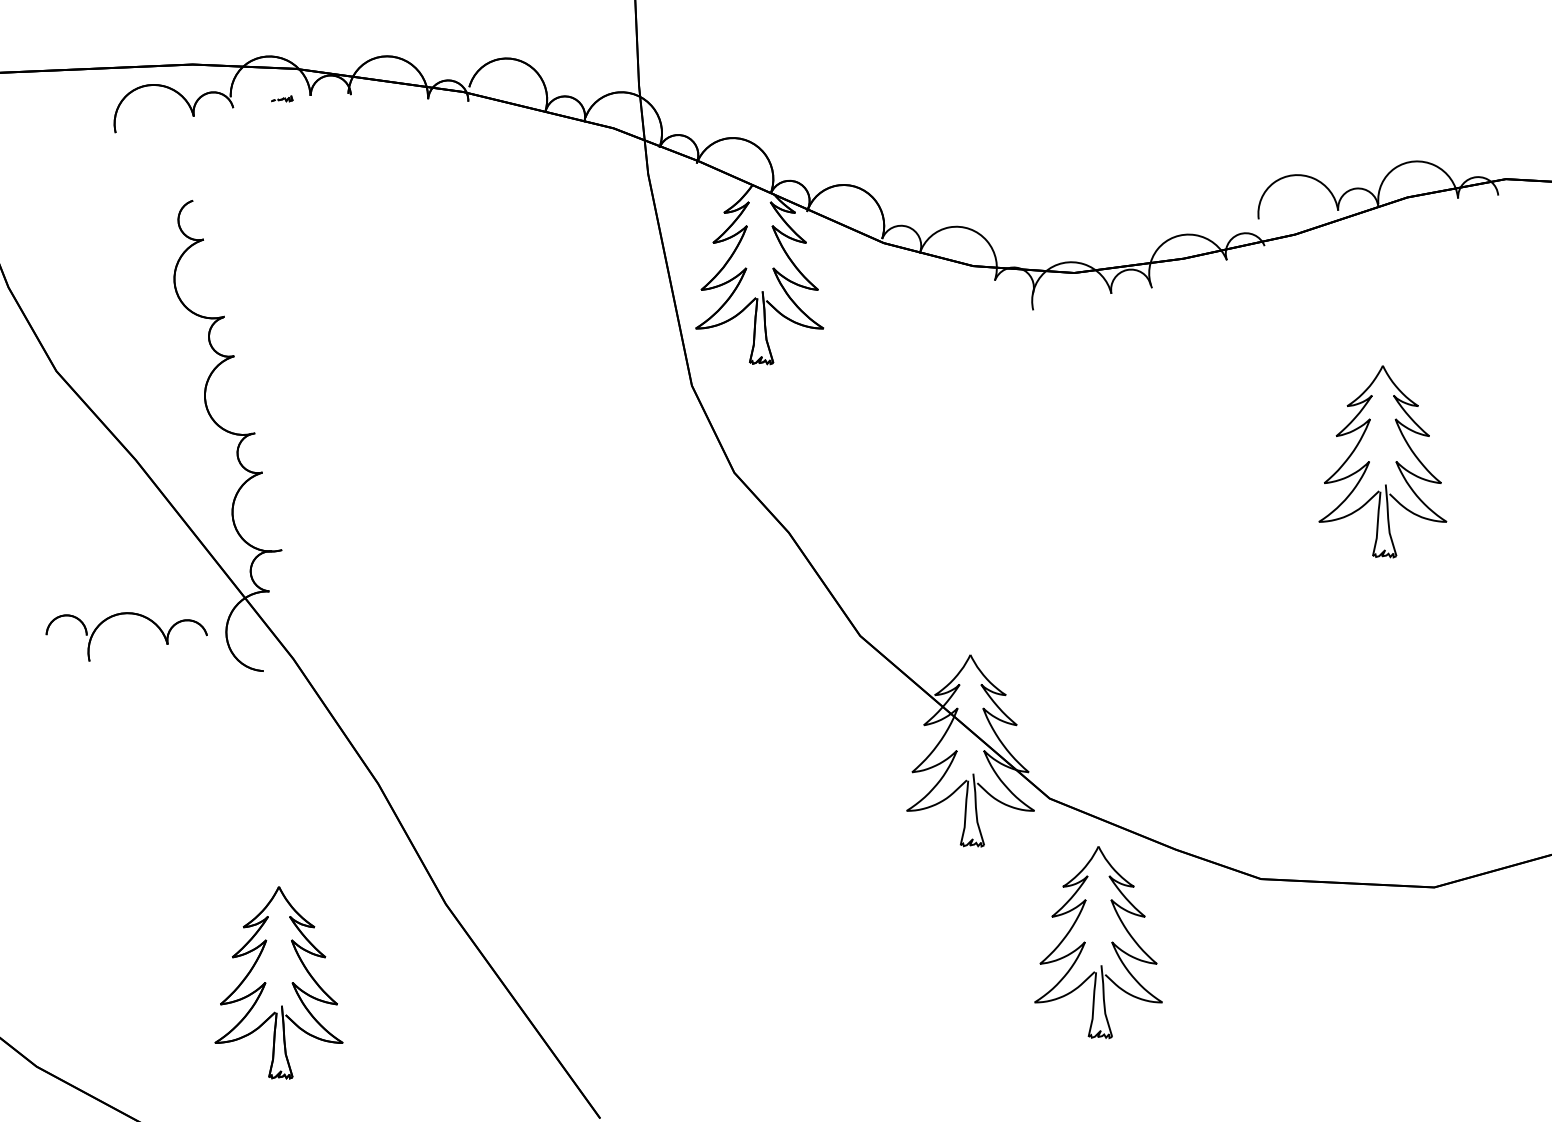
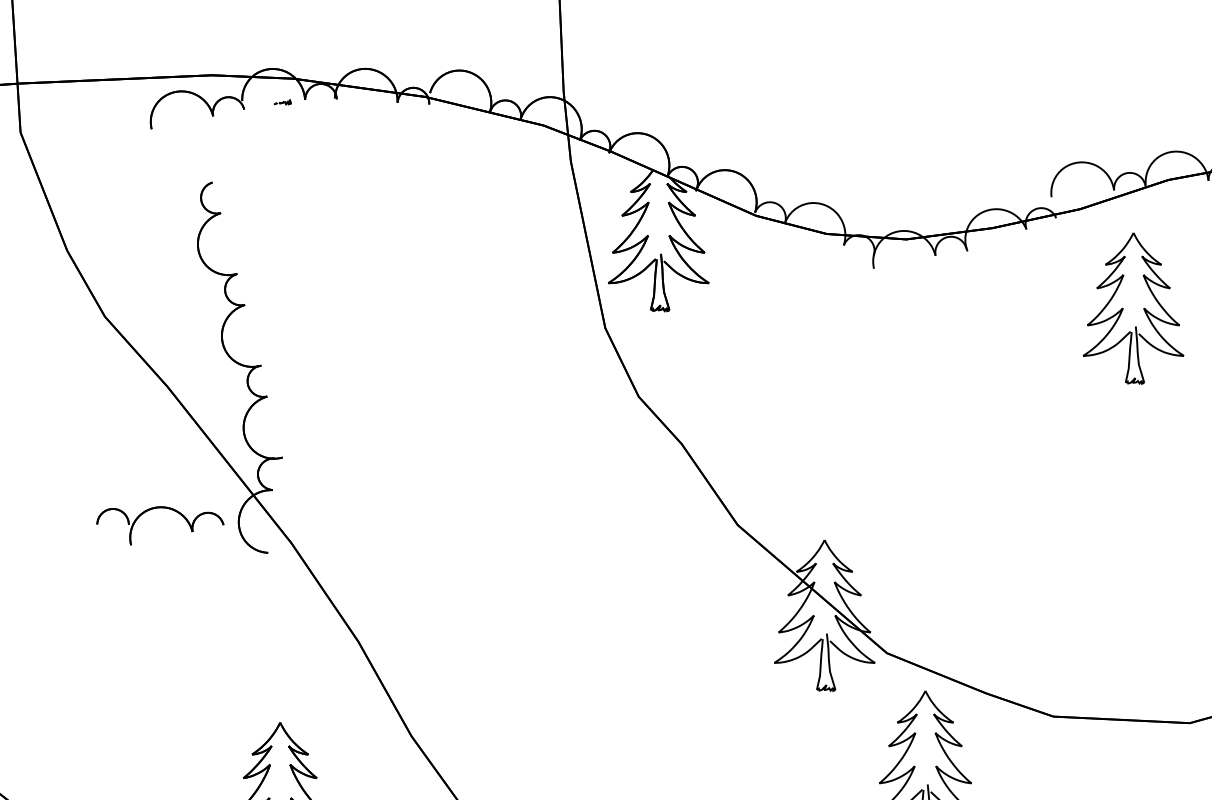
part: (1369, 461) -> (1123, 308), moved

